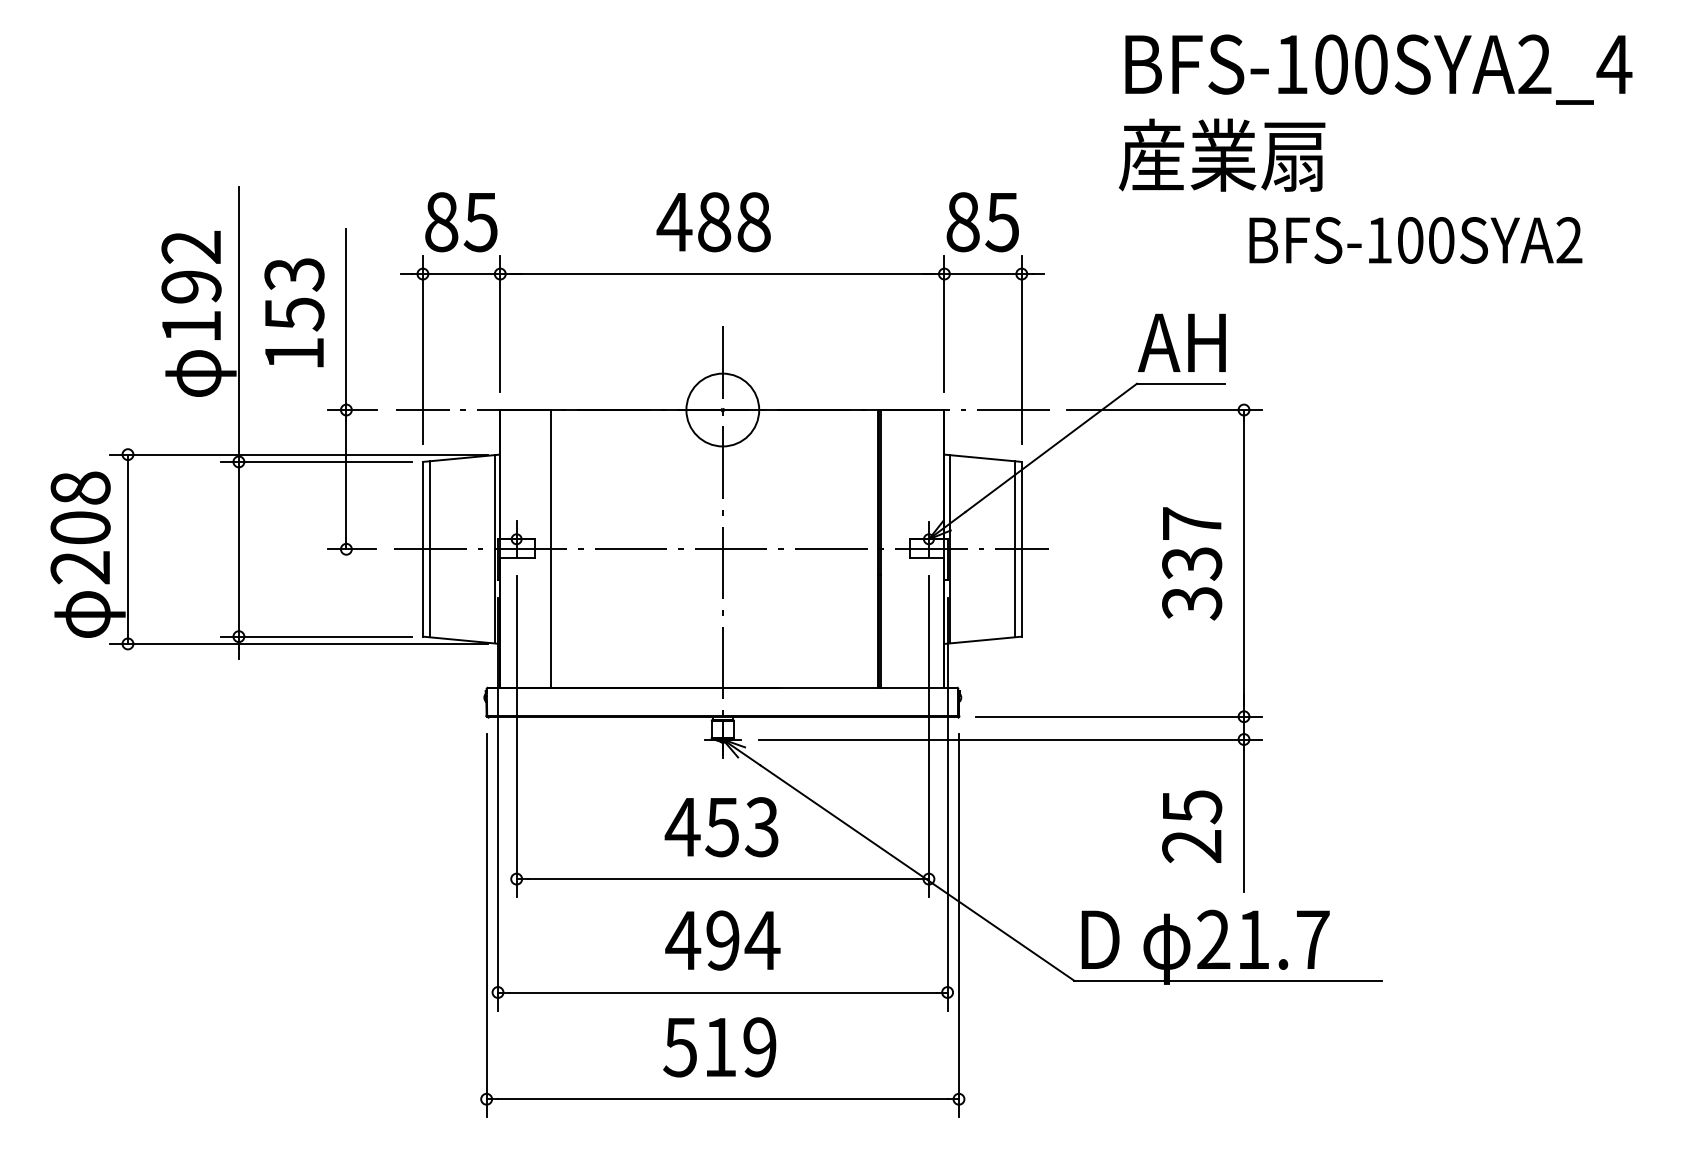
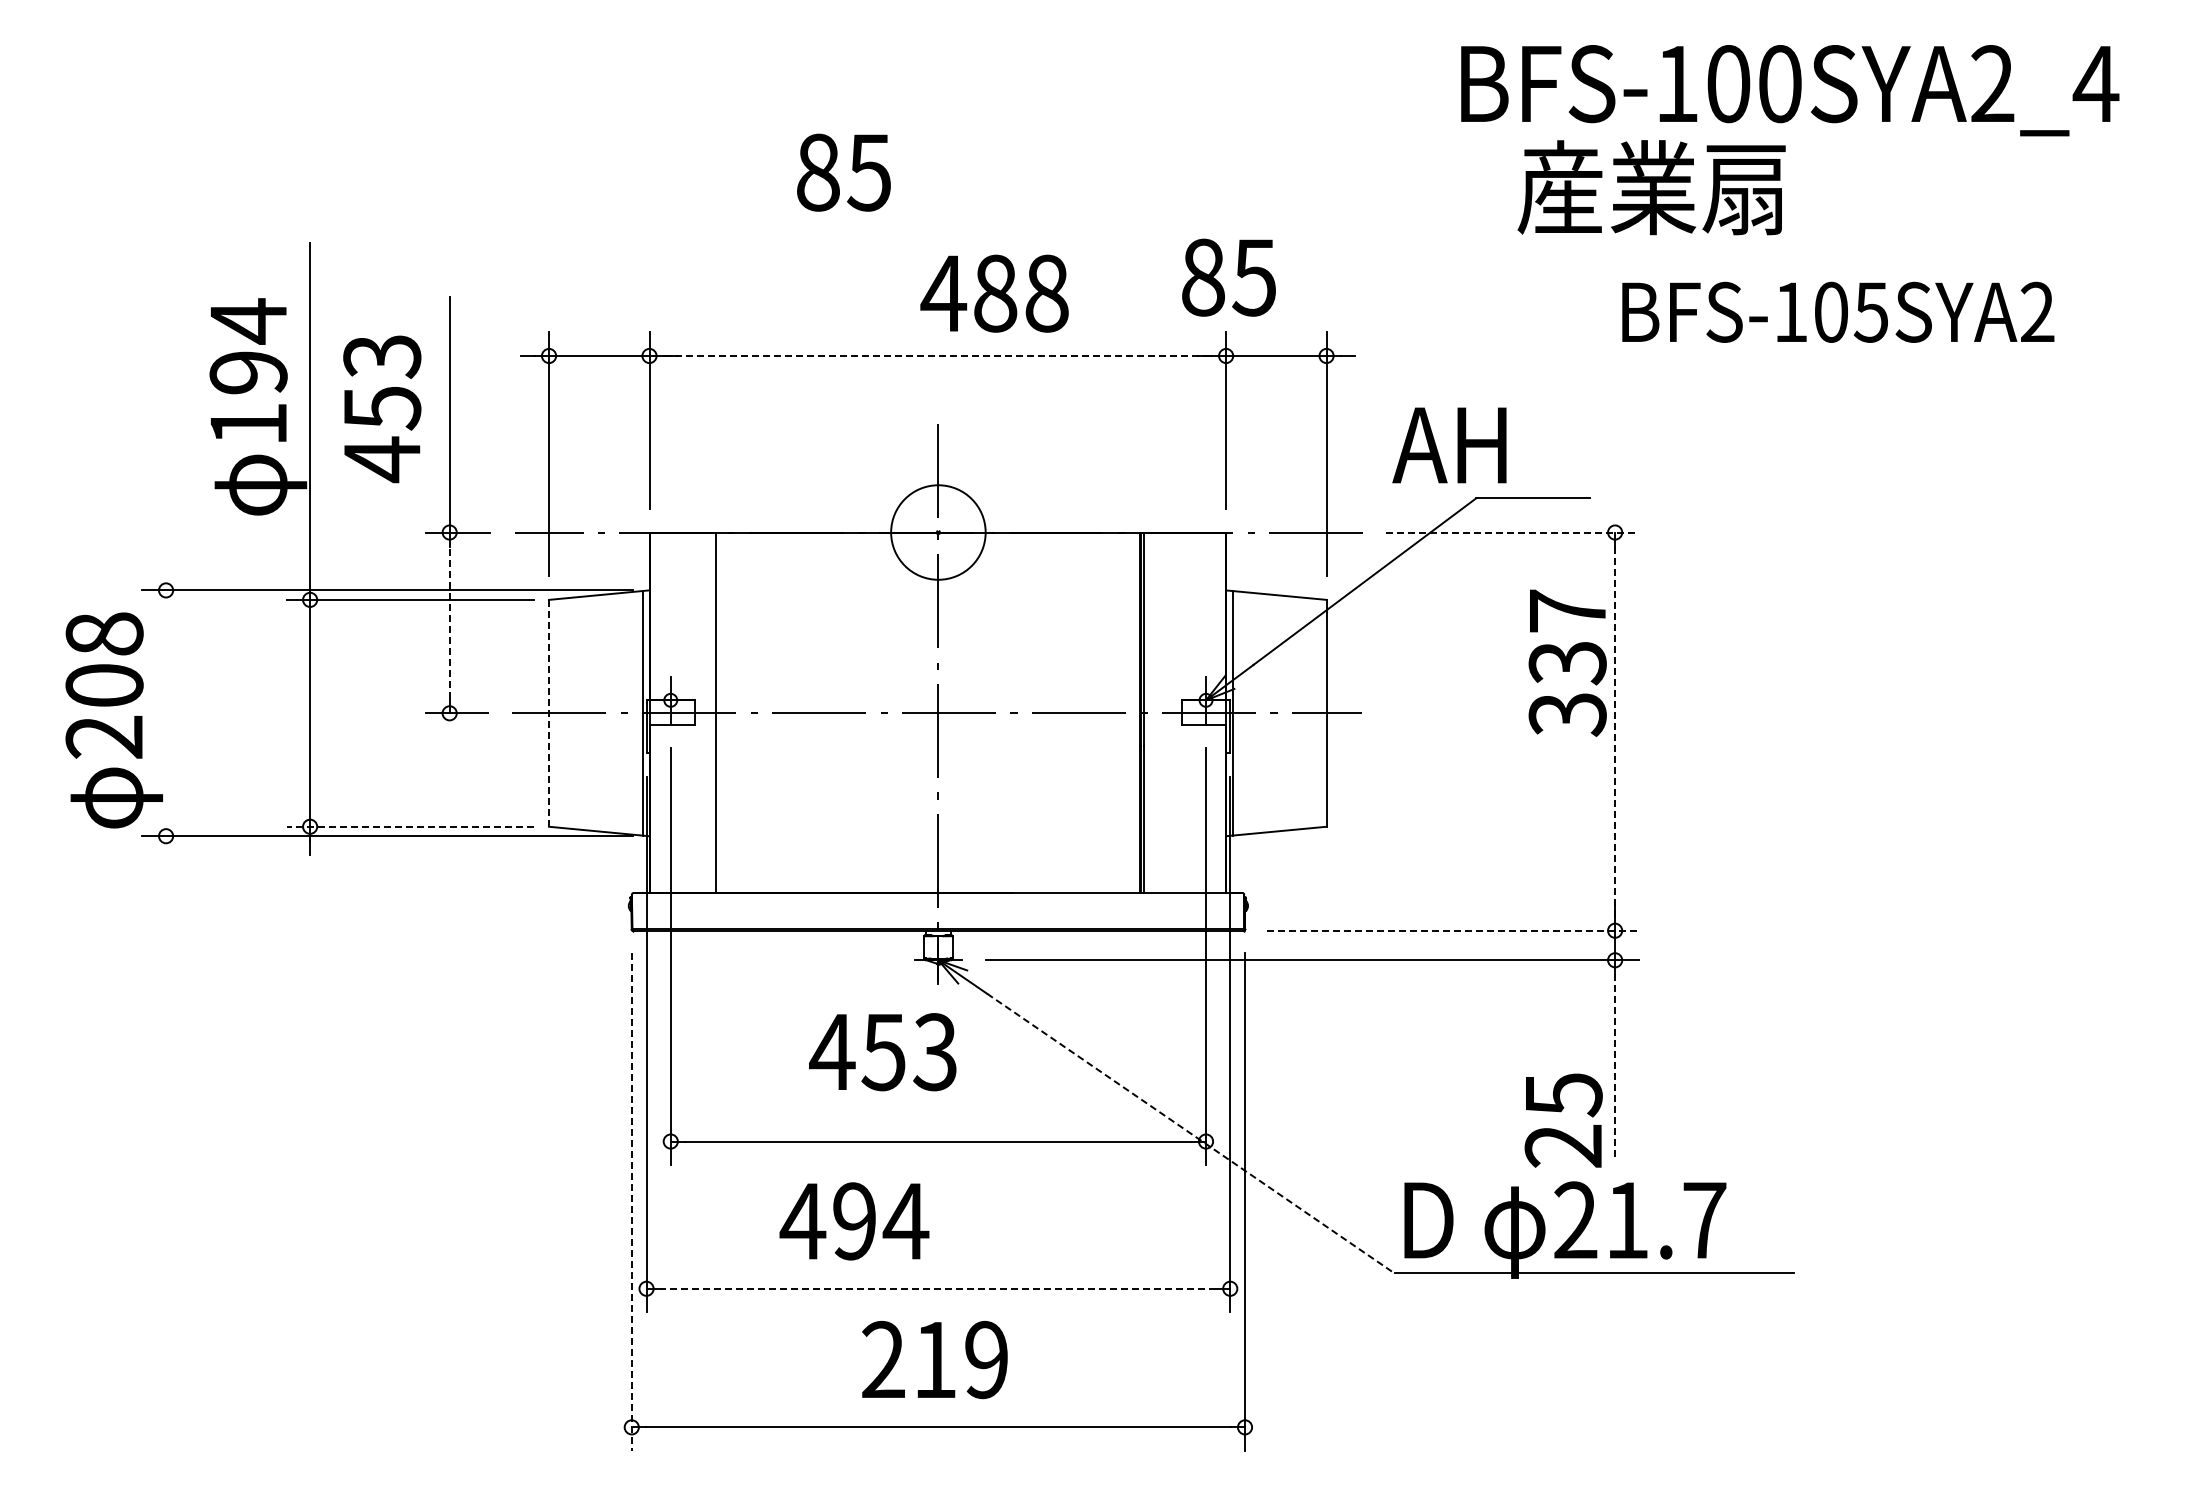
text: (1221, 155) -> (1651, 187), moved
text: (461, 222) -> (843, 172), moved
text: (713, 222) -> (994, 293), moved
text: (982, 222) -> (1228, 277), moved
text: (1440, 239) -> (1870, 311), BFS-100SYA2 -> BFS-105SYA2
text: (190, 247) -> (247, 321), 192 -> 194
line: (722, 274) -> (938, 356), solid -> dashed
text: (1181, 343) -> (1449, 445), moved
text: (294, 353) -> (382, 459), 153 -> 453
line: (1164, 410) -> (1512, 532), solid -> dashed
line: (346, 479) -> (449, 622), solid -> dashed
line: (423, 548) -> (549, 712), solid -> dashed
line: (430, 548) -> (558, 712), removed
line: (1014, 548) -> (1317, 712), removed
line: (128, 549) -> (166, 713), removed
text: (1191, 563) -> (1567, 662), moved
line: (1244, 563) -> (1615, 731), solid -> dashed
line: (316, 636) -> (410, 826), solid -> dashed
line: (1119, 716) -> (1453, 930), solid -> dashed
line: (1244, 821) -> (1615, 1066), solid -> dashed
text: (1191, 826) -> (1563, 1120), moved
text: (721, 827) -> (882, 1052), moved
line: (917, 872) -> (1191, 1133), solid -> dashed
line: (486, 926) -> (631, 1202), solid -> dashed
text: (722, 940) -> (854, 1221), moved
line: (722, 992) -> (938, 1288), solid -> dashed
text: (679, 1046) -> (882, 1359), 519 -> 219

